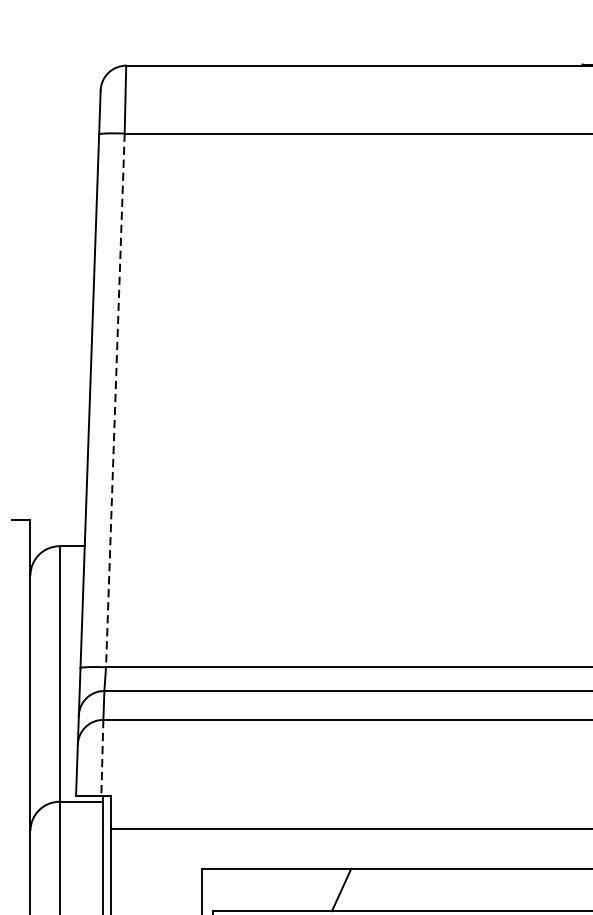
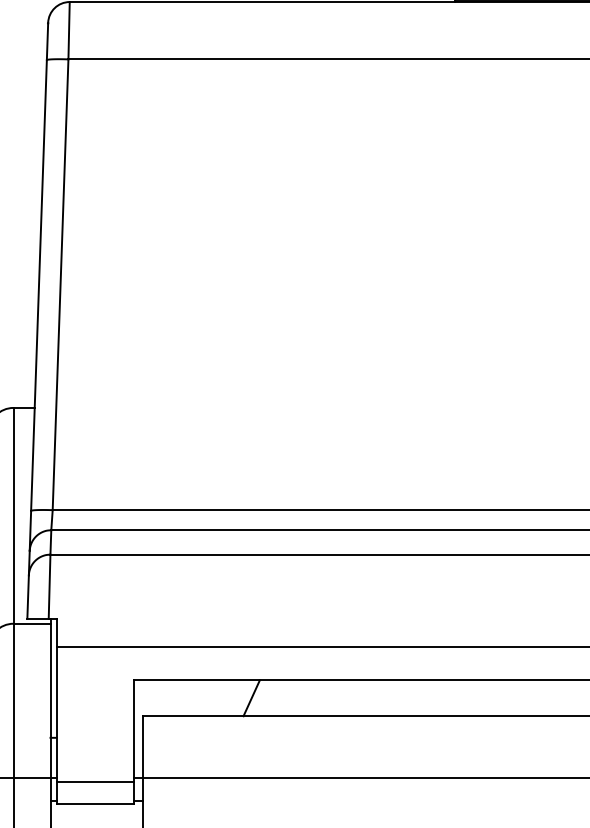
line: (115, 400) -> (60, 284), dashed -> solid
line: (102, 758) -> (49, 587), dashed -> solid

